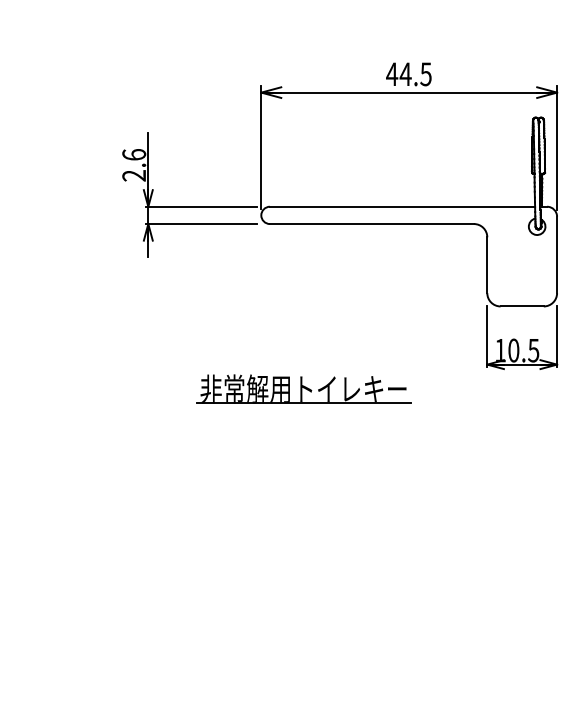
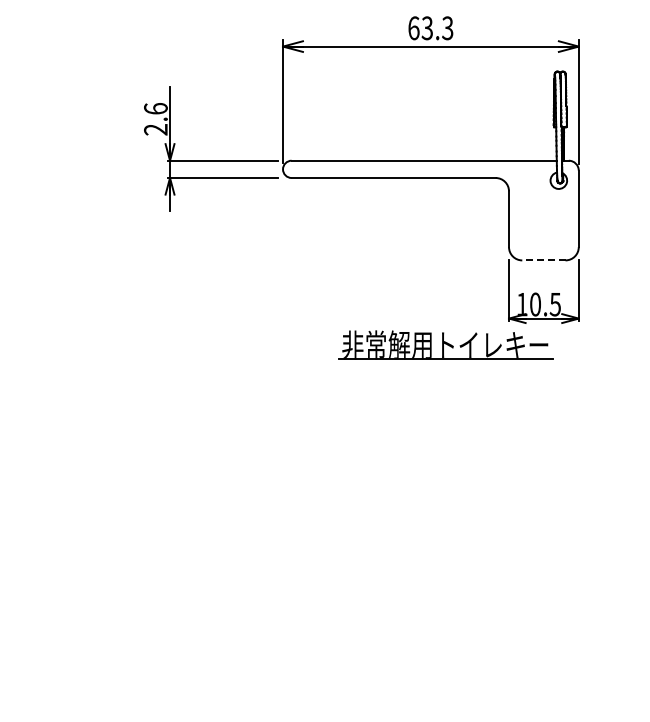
text: (408, 74) -> (430, 28), 44.5 -> 63.3
line: (521, 306) -> (543, 260), solid -> dashed
part: (303, 388) -> (445, 344), moved

